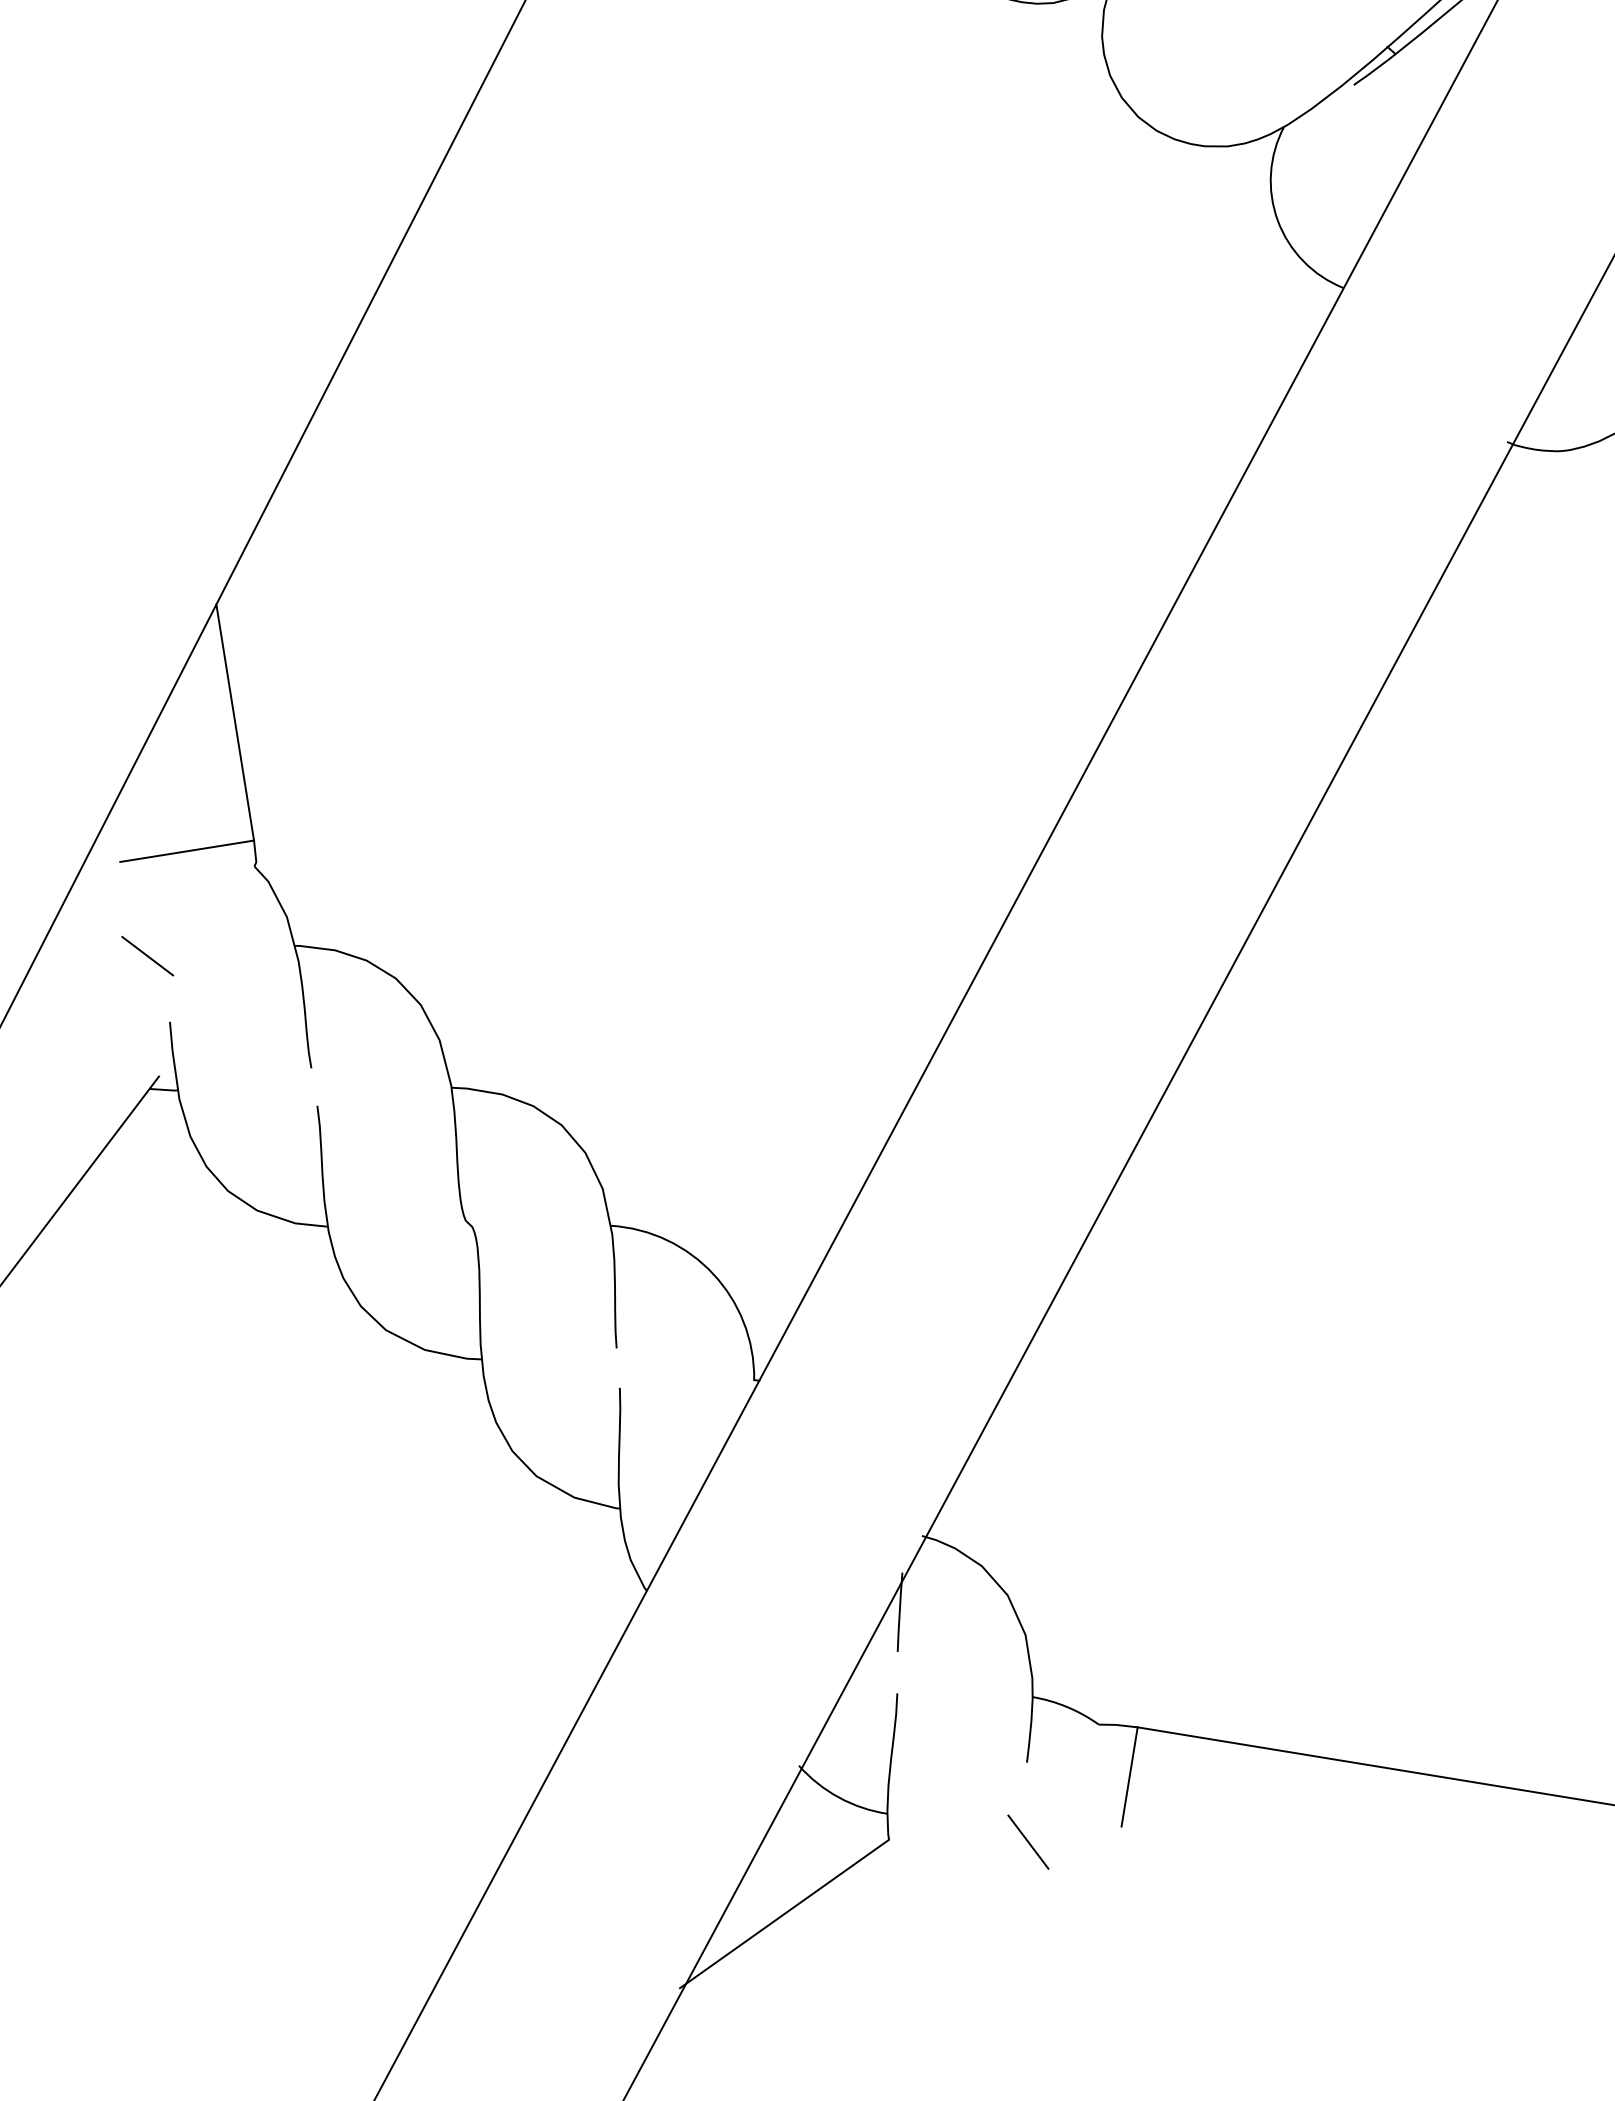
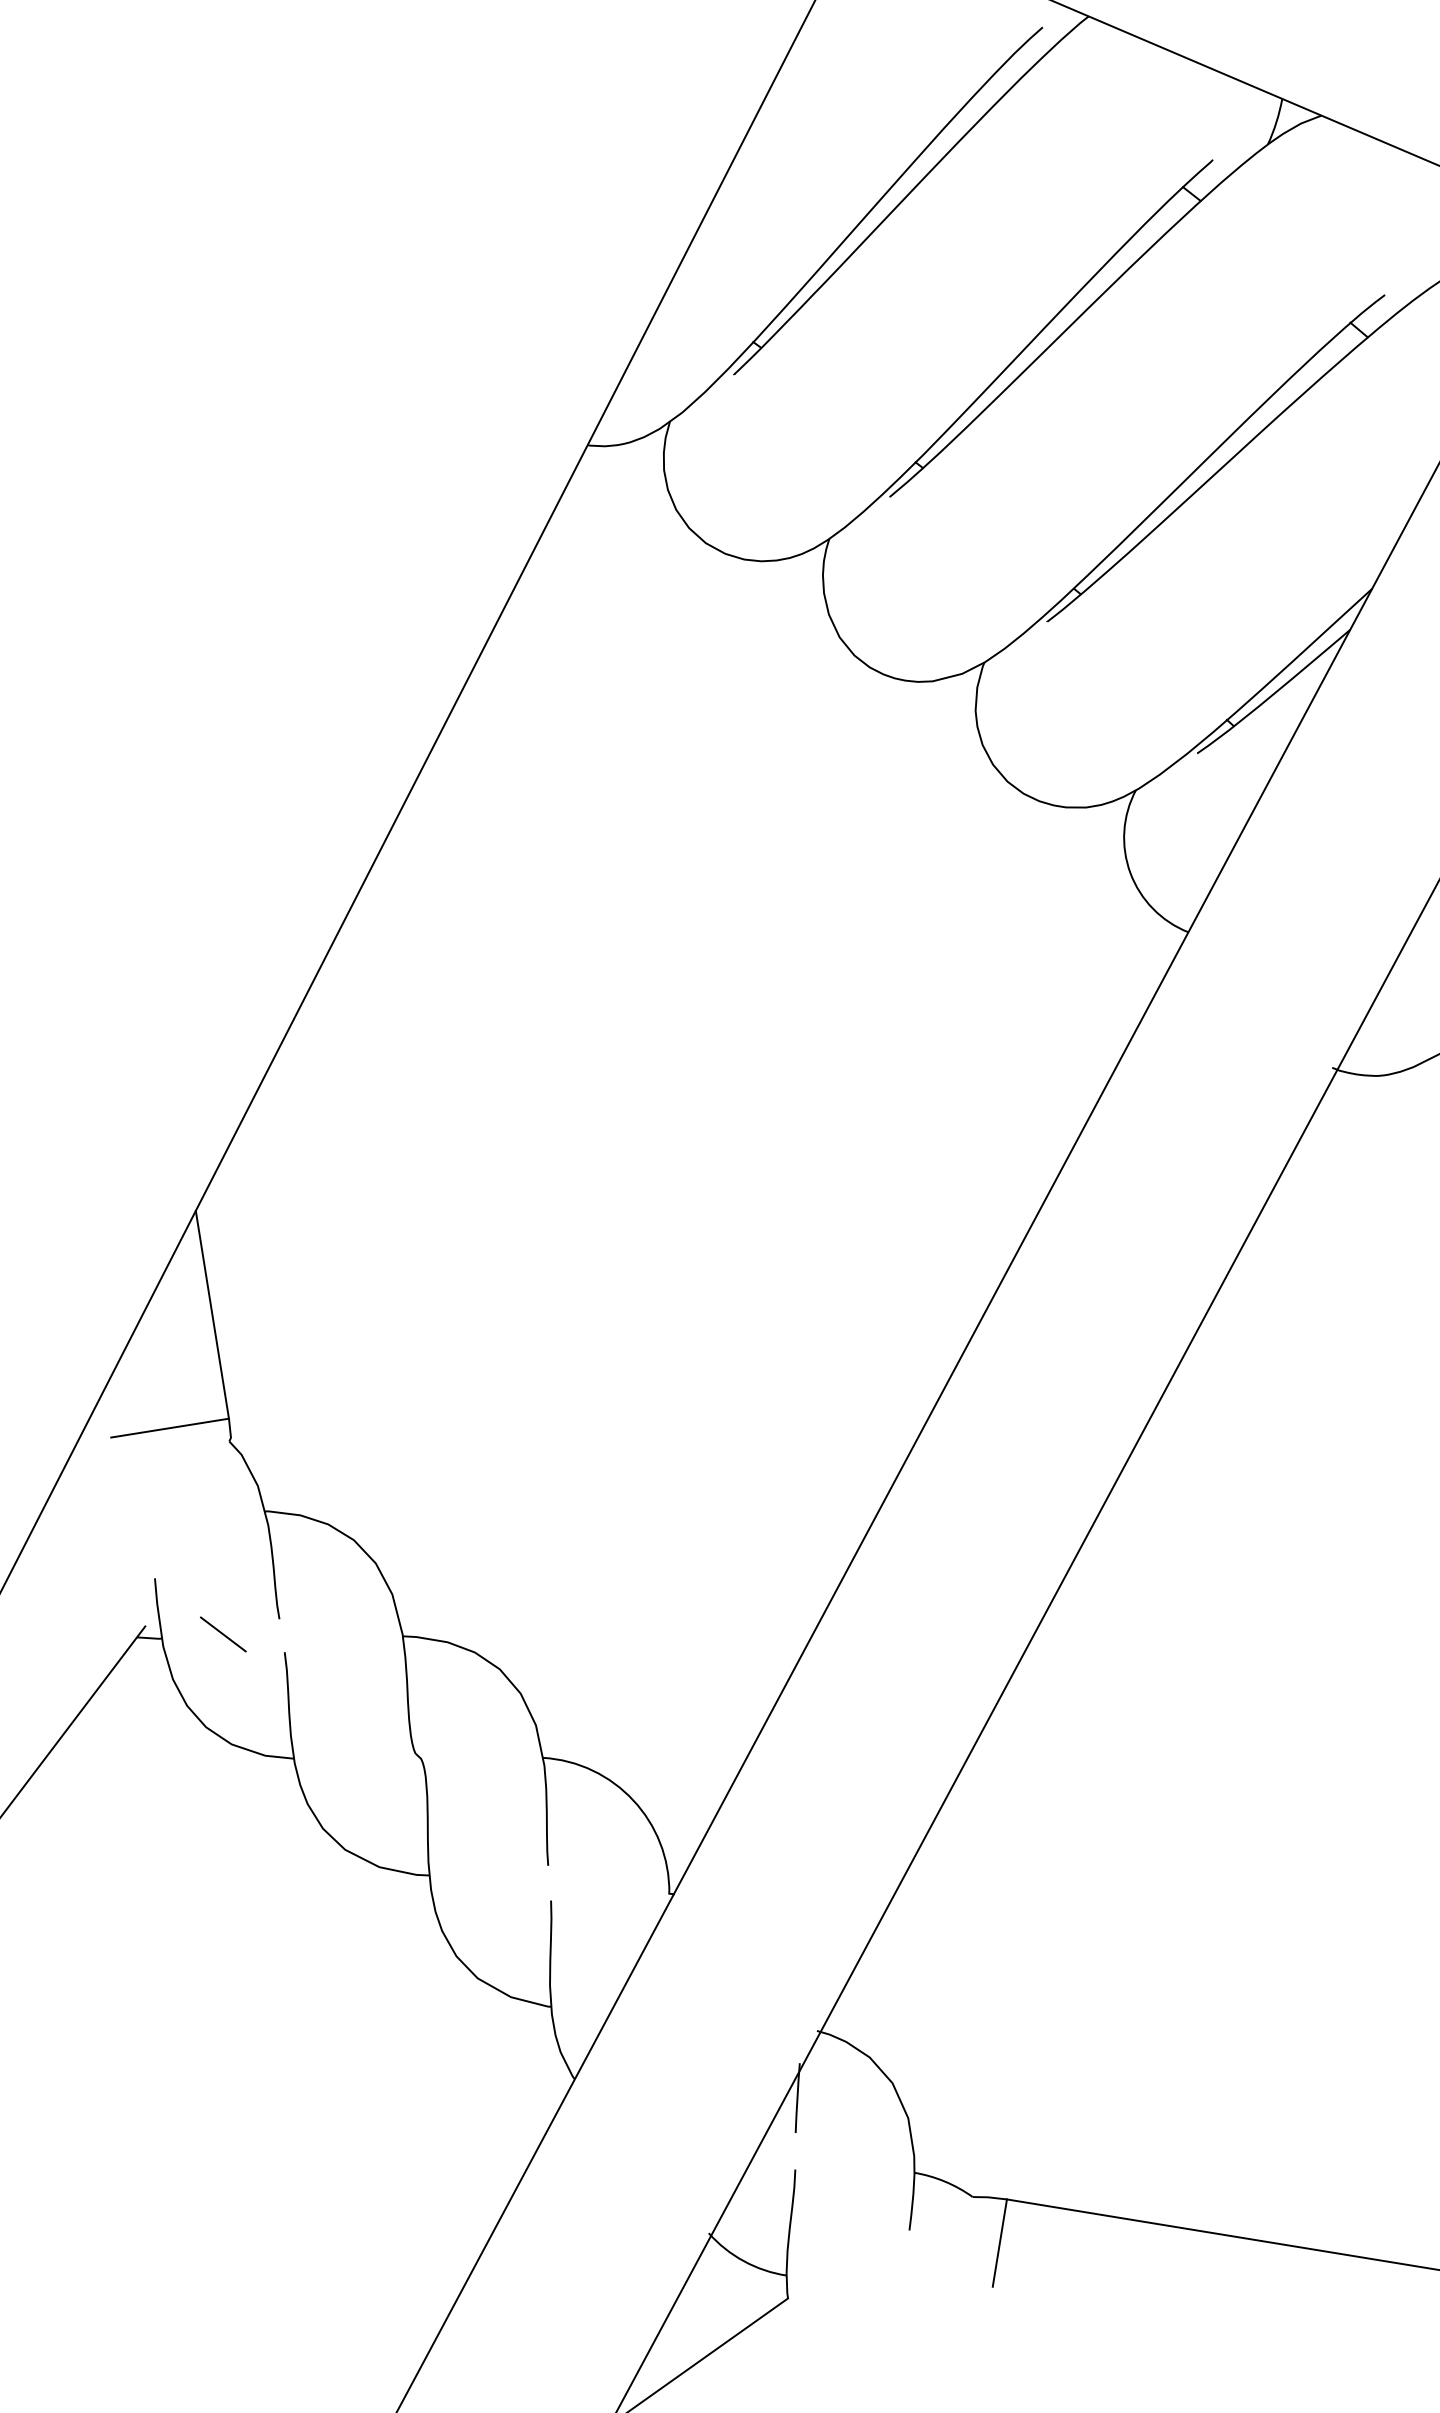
line: (147, 956) -> (223, 1634), moved
line: (1028, 1842) -> (910, 2300), removed

